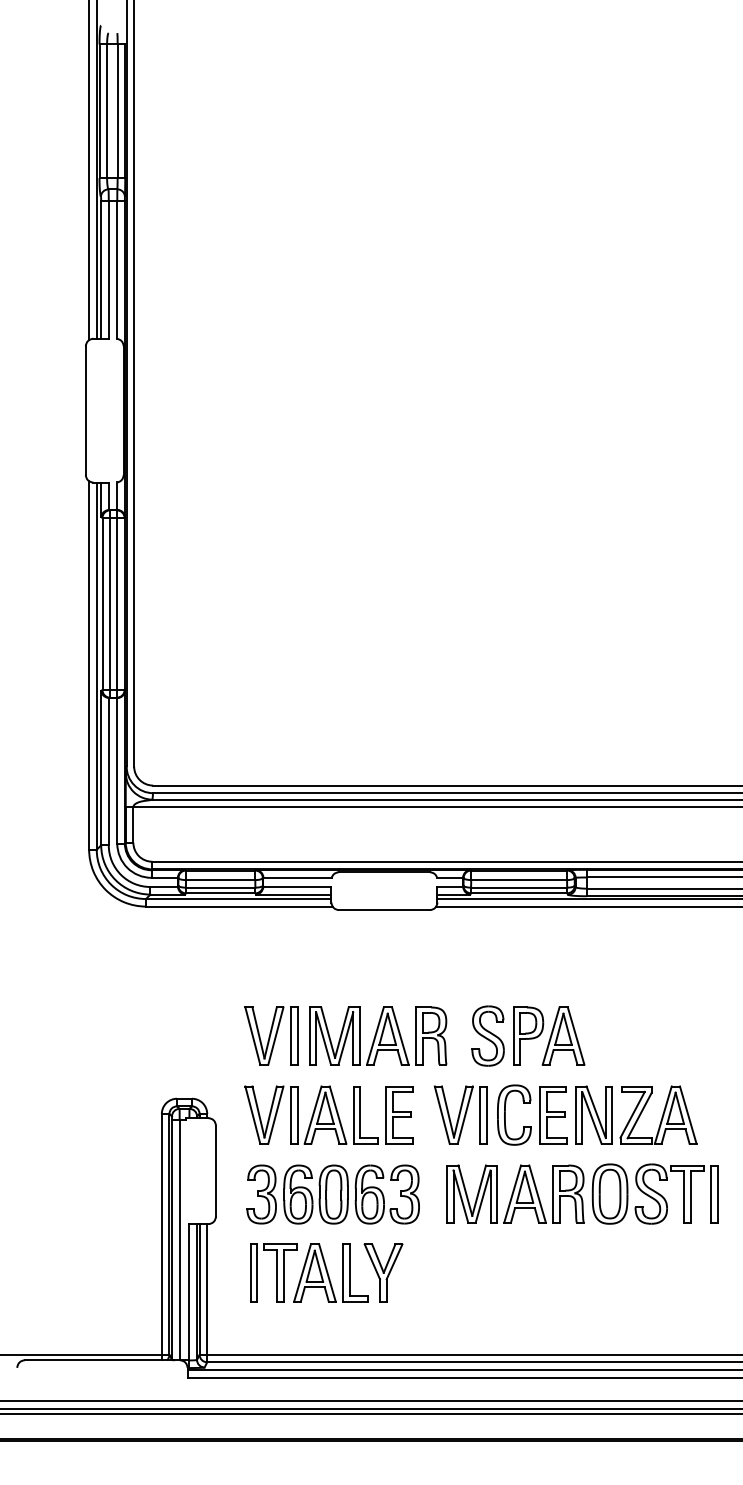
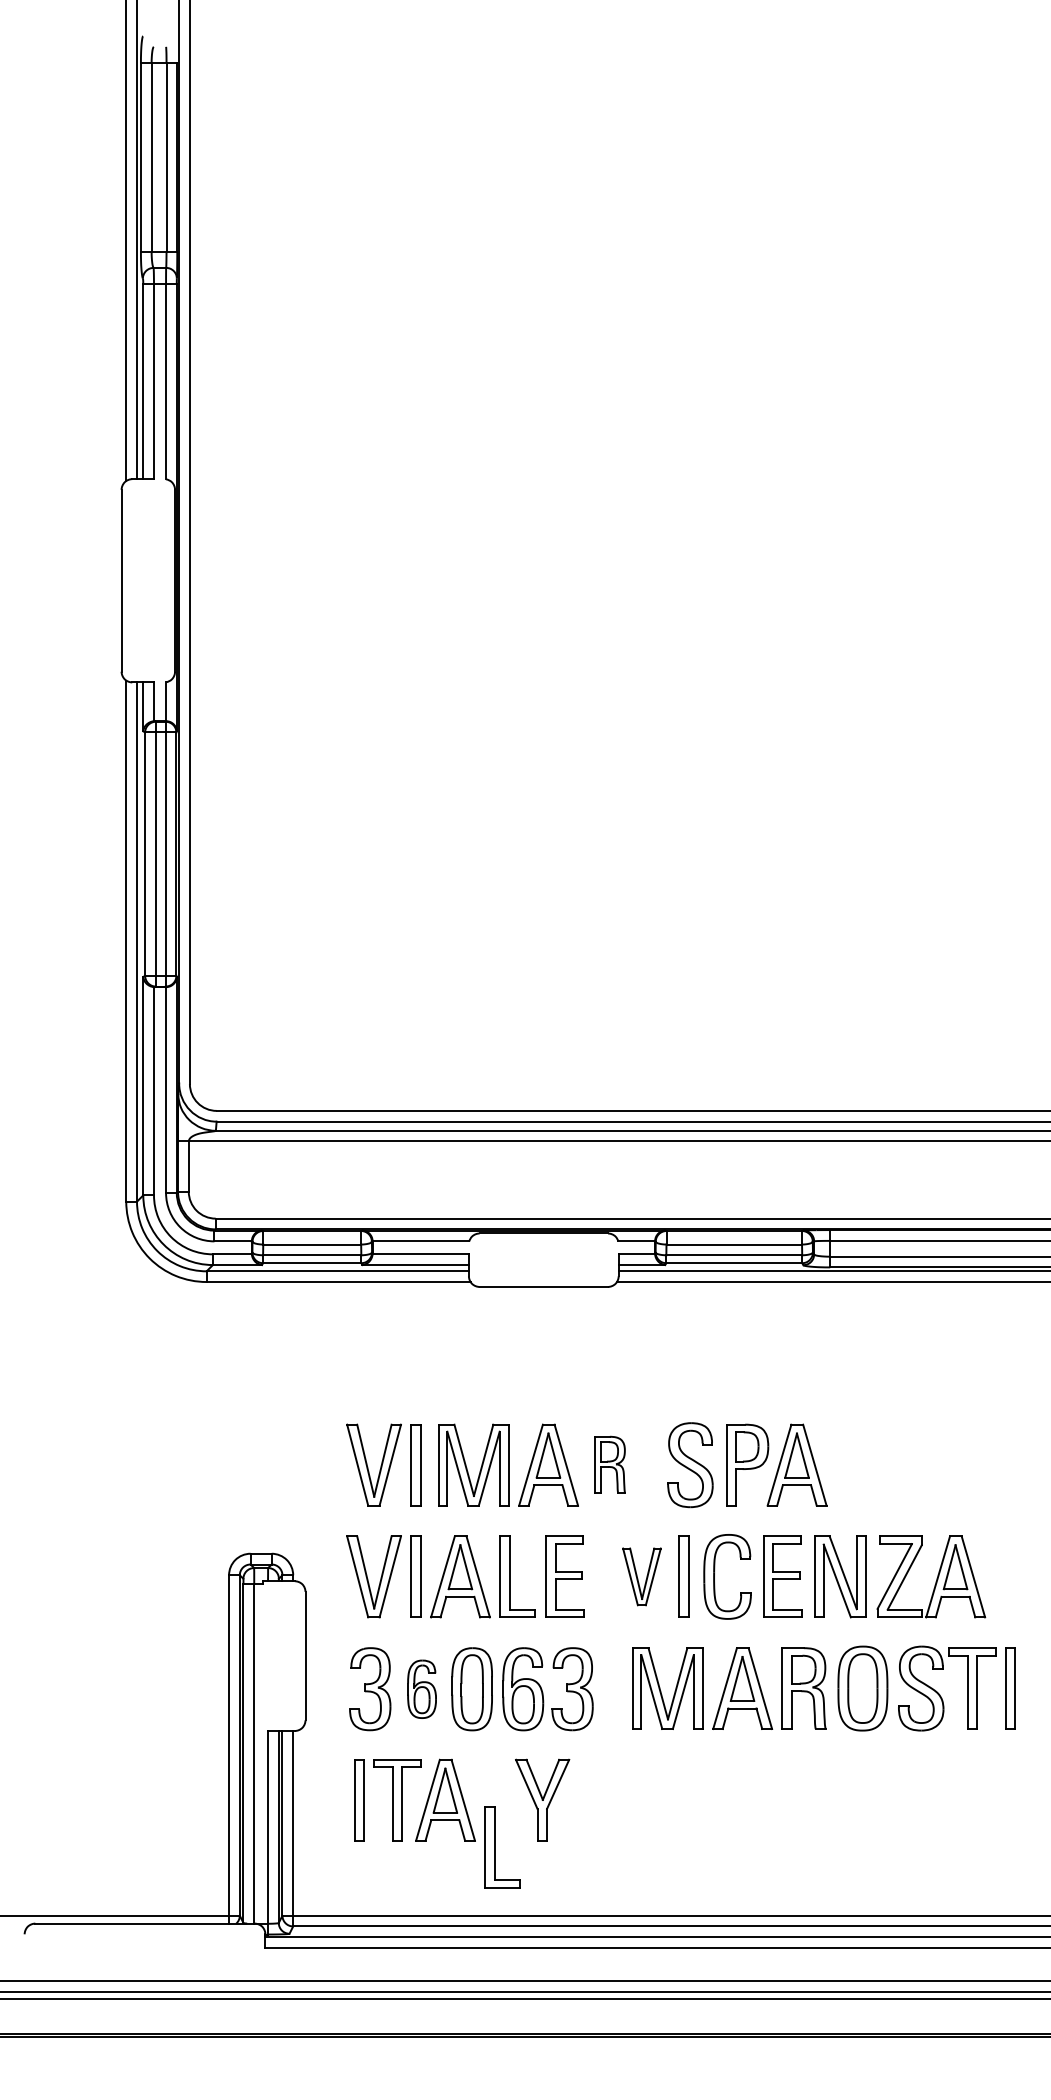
part: (430, 1035) -> (609, 1464), size x0.7
part: (453, 1114) -> (641, 1576), size x0.7
part: (297, 1194) -> (421, 1689), size x0.7
part: (350, 1273) -> (495, 1847), moved

